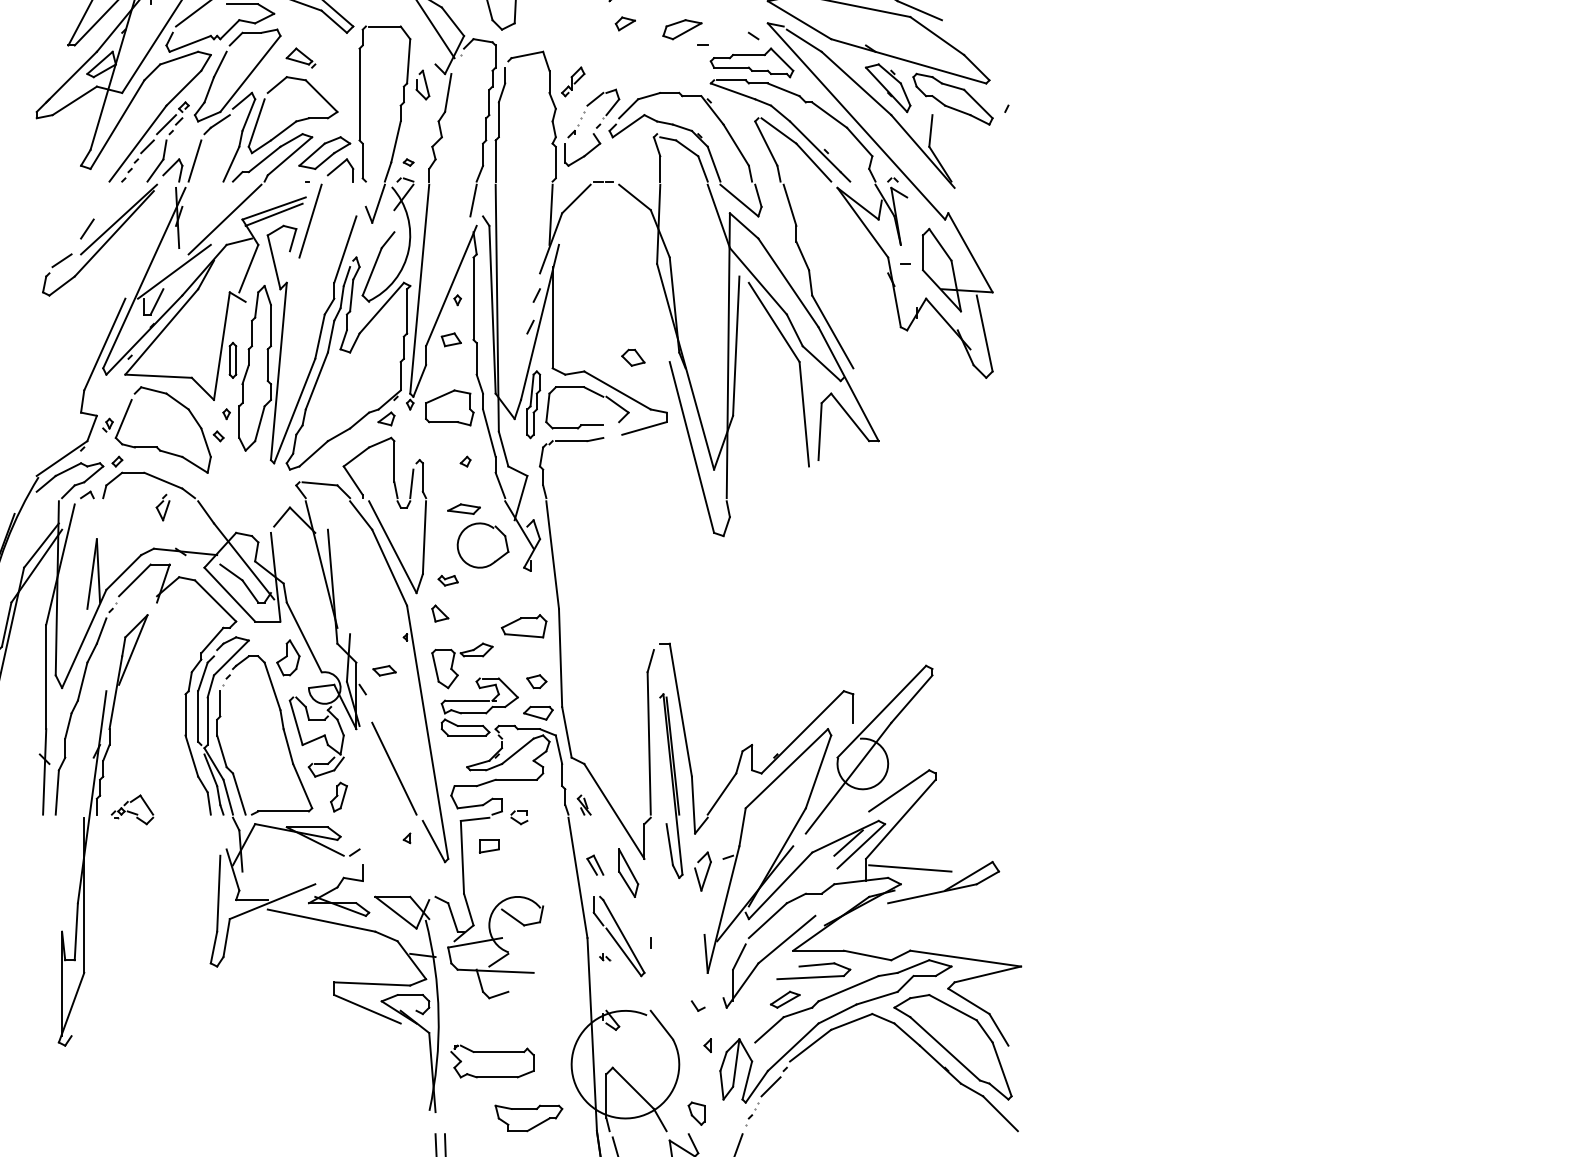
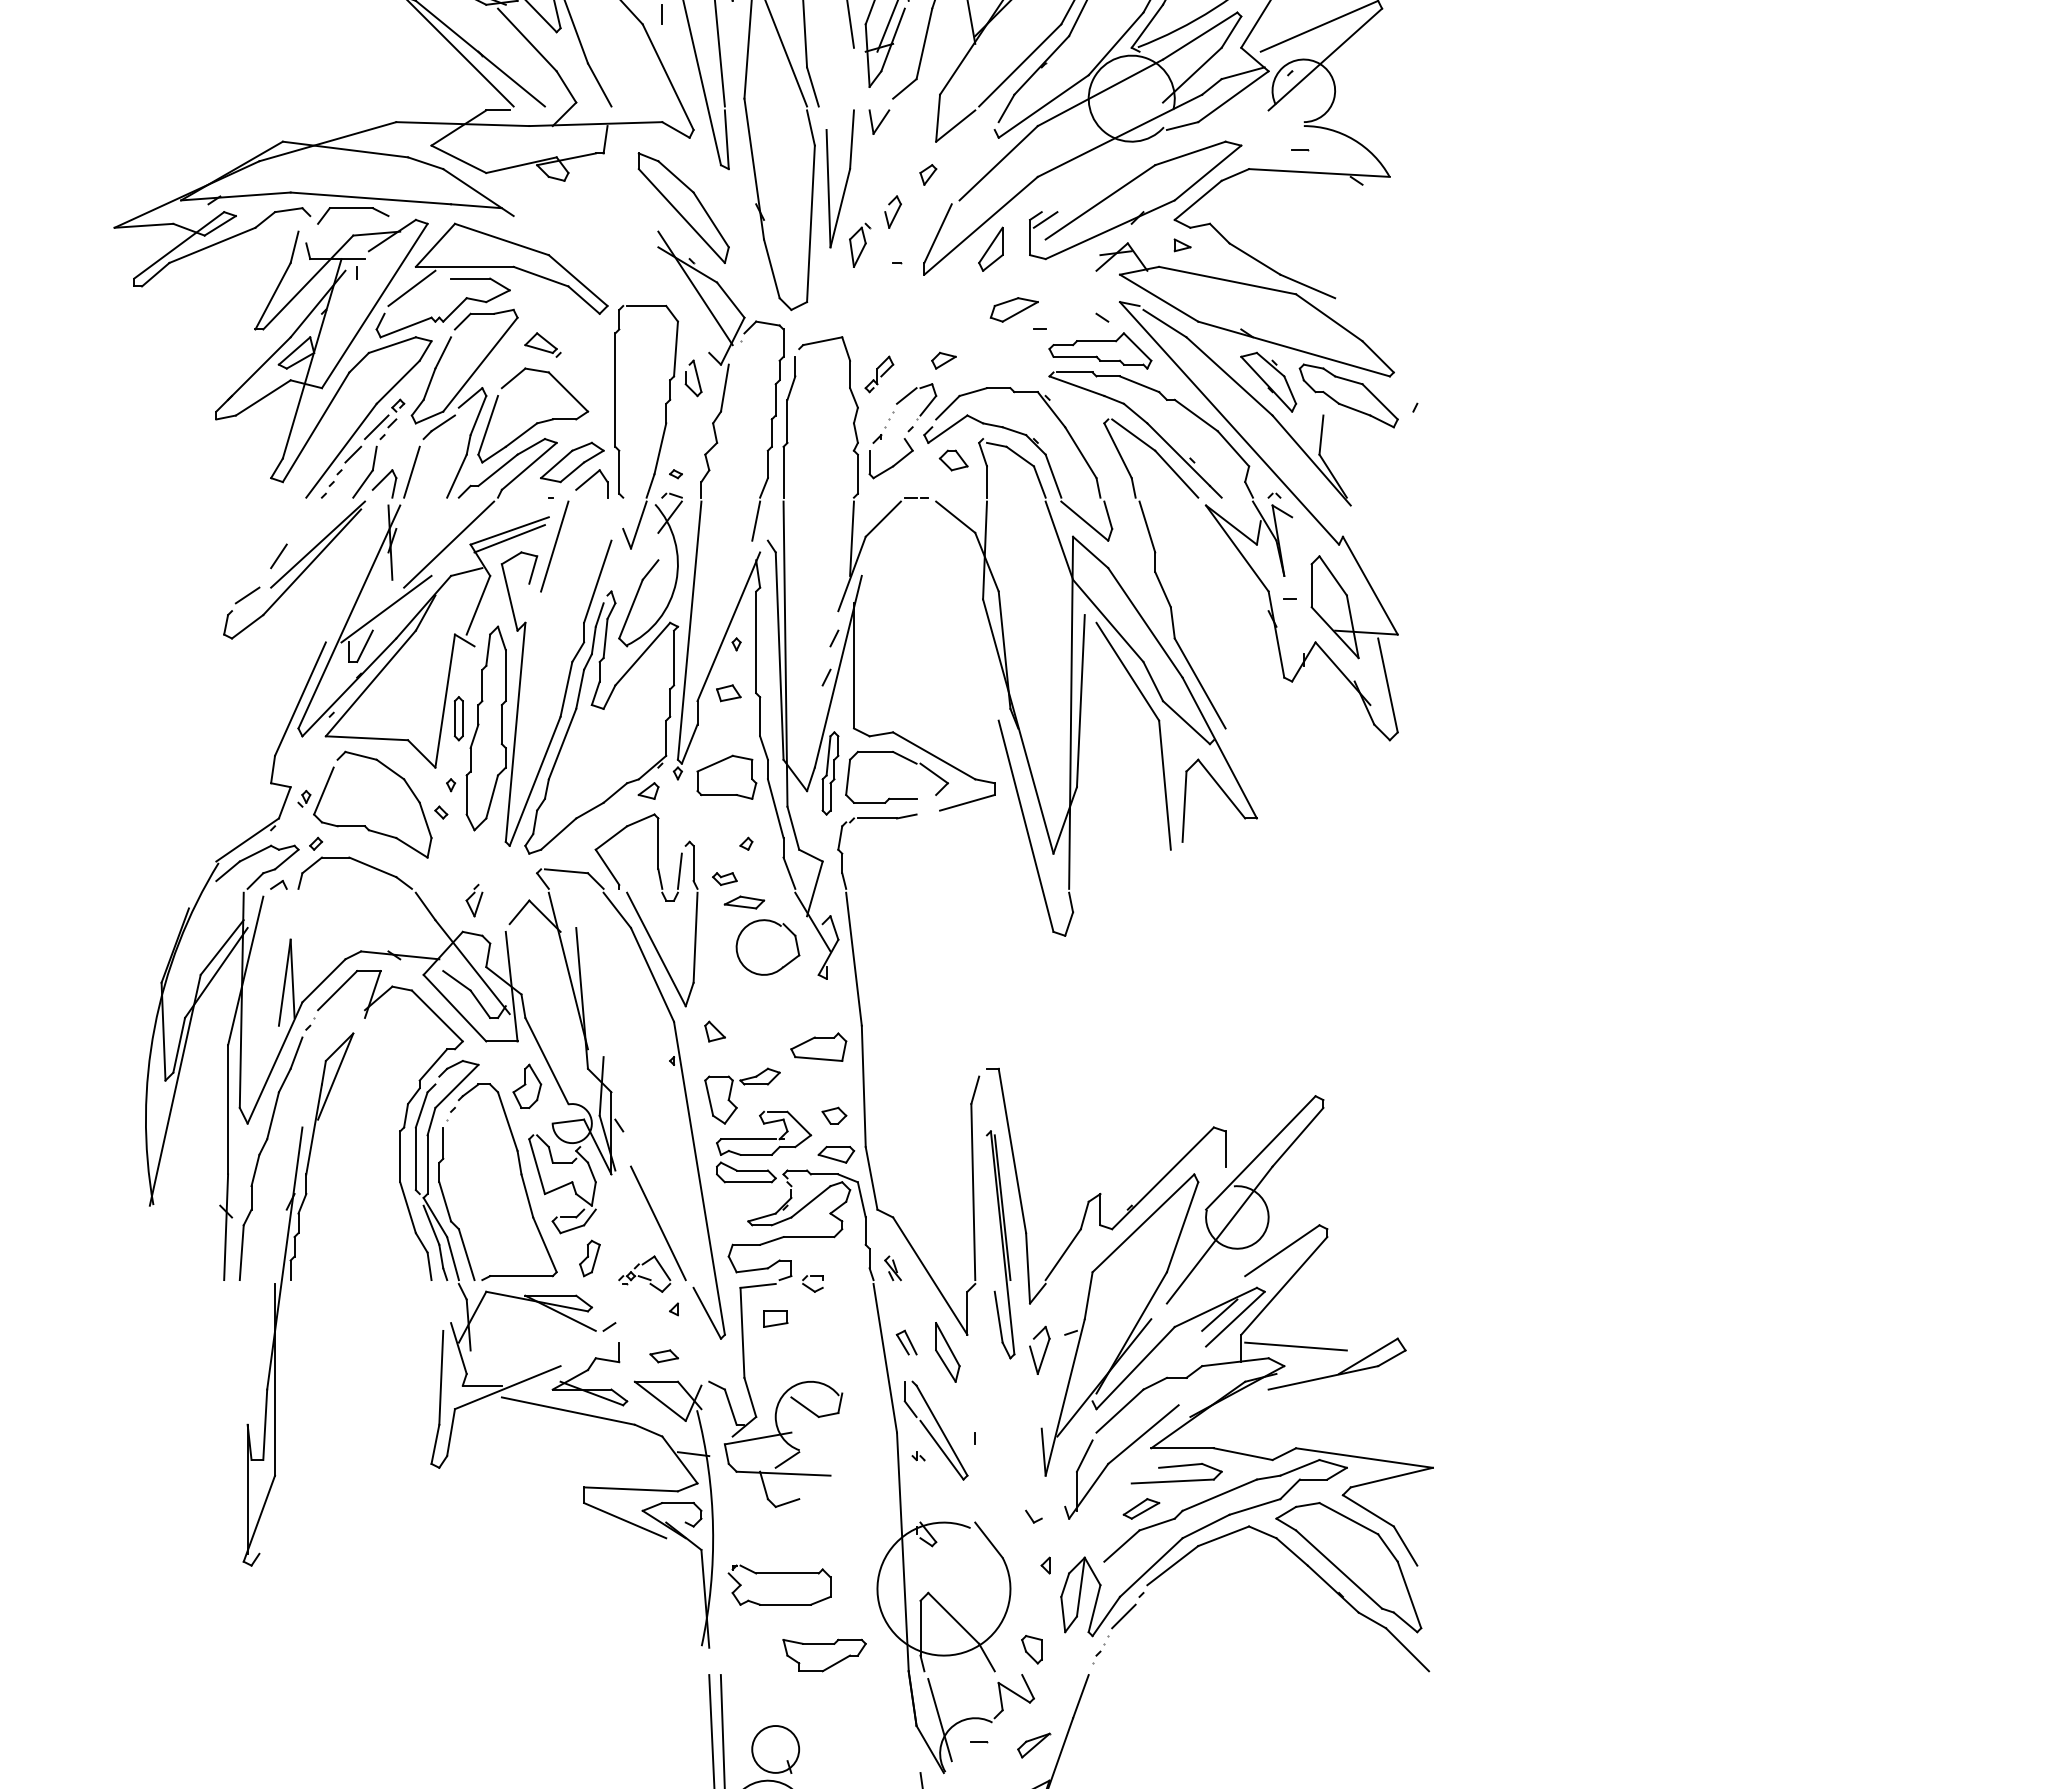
part: (625, 23) -> (943, 360), moved
part: (633, 357) -> (953, 460), moved
part: (163, 507) -> (474, 900), moved
part: (447, 580) -> (724, 878), moved
part: (384, 670) -> (664, 1356), moved
part: (132, 809) -> (644, 1273), moved

